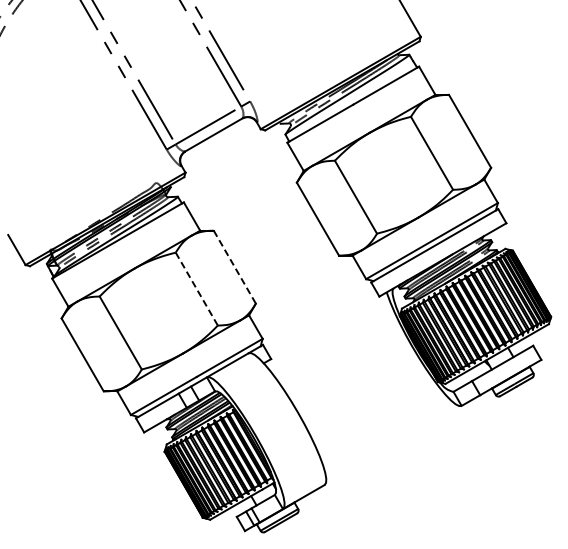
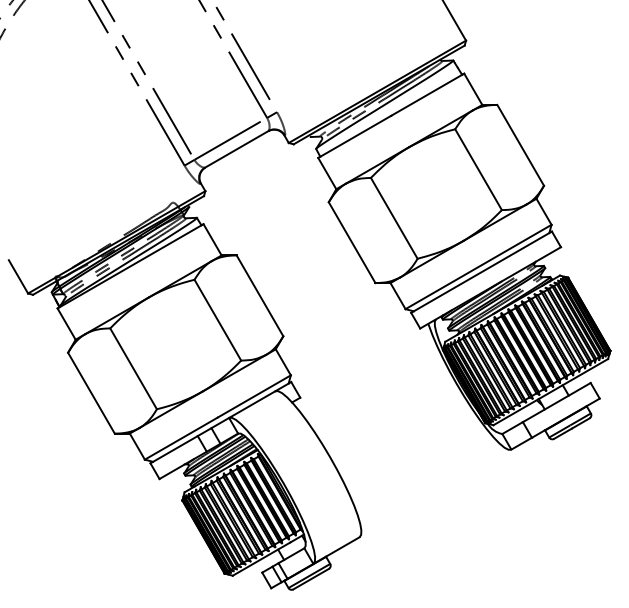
line: (235, 267) -> (260, 296), dashed -> solid
line: (197, 289) -> (218, 320), dashed -> solid

